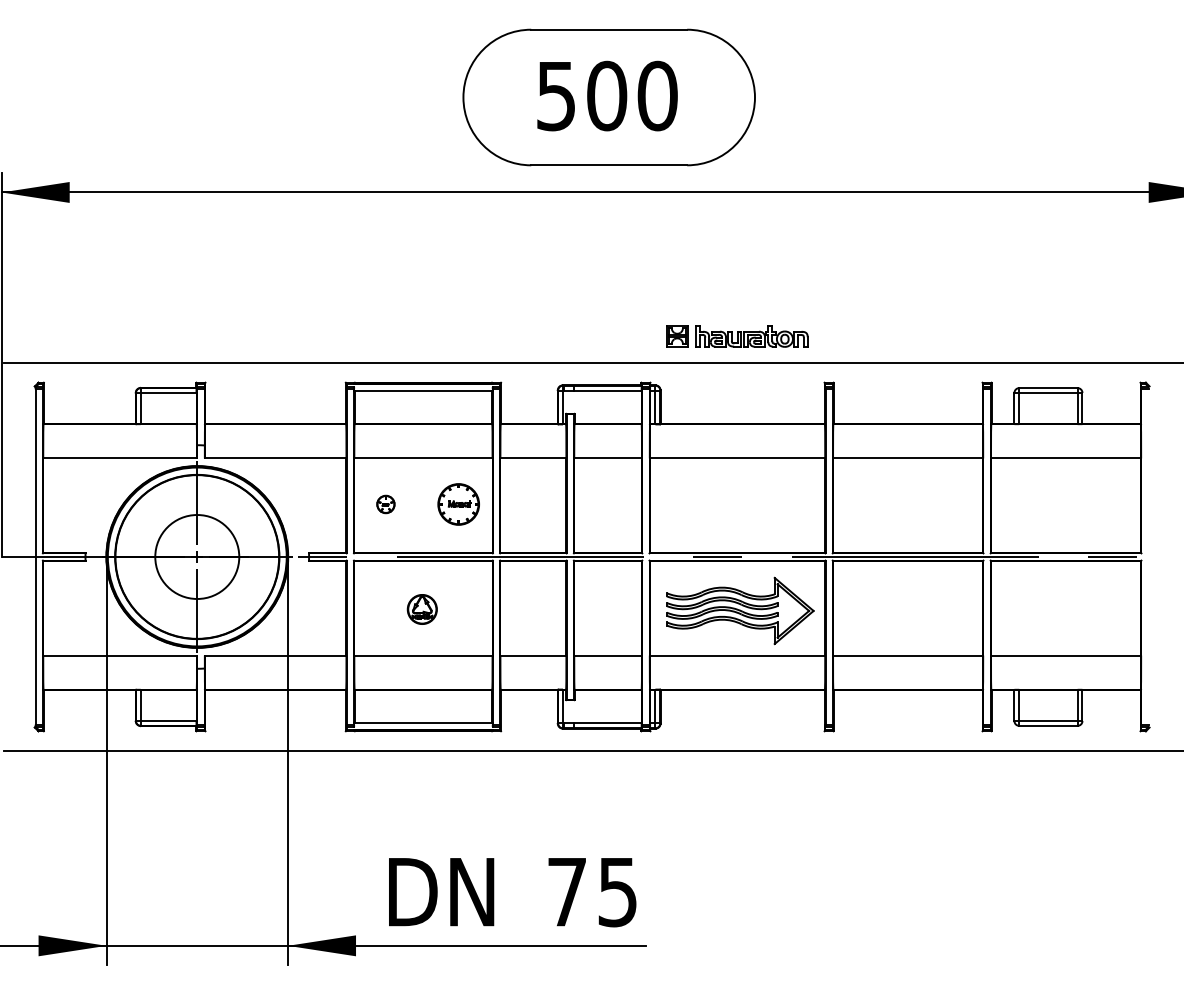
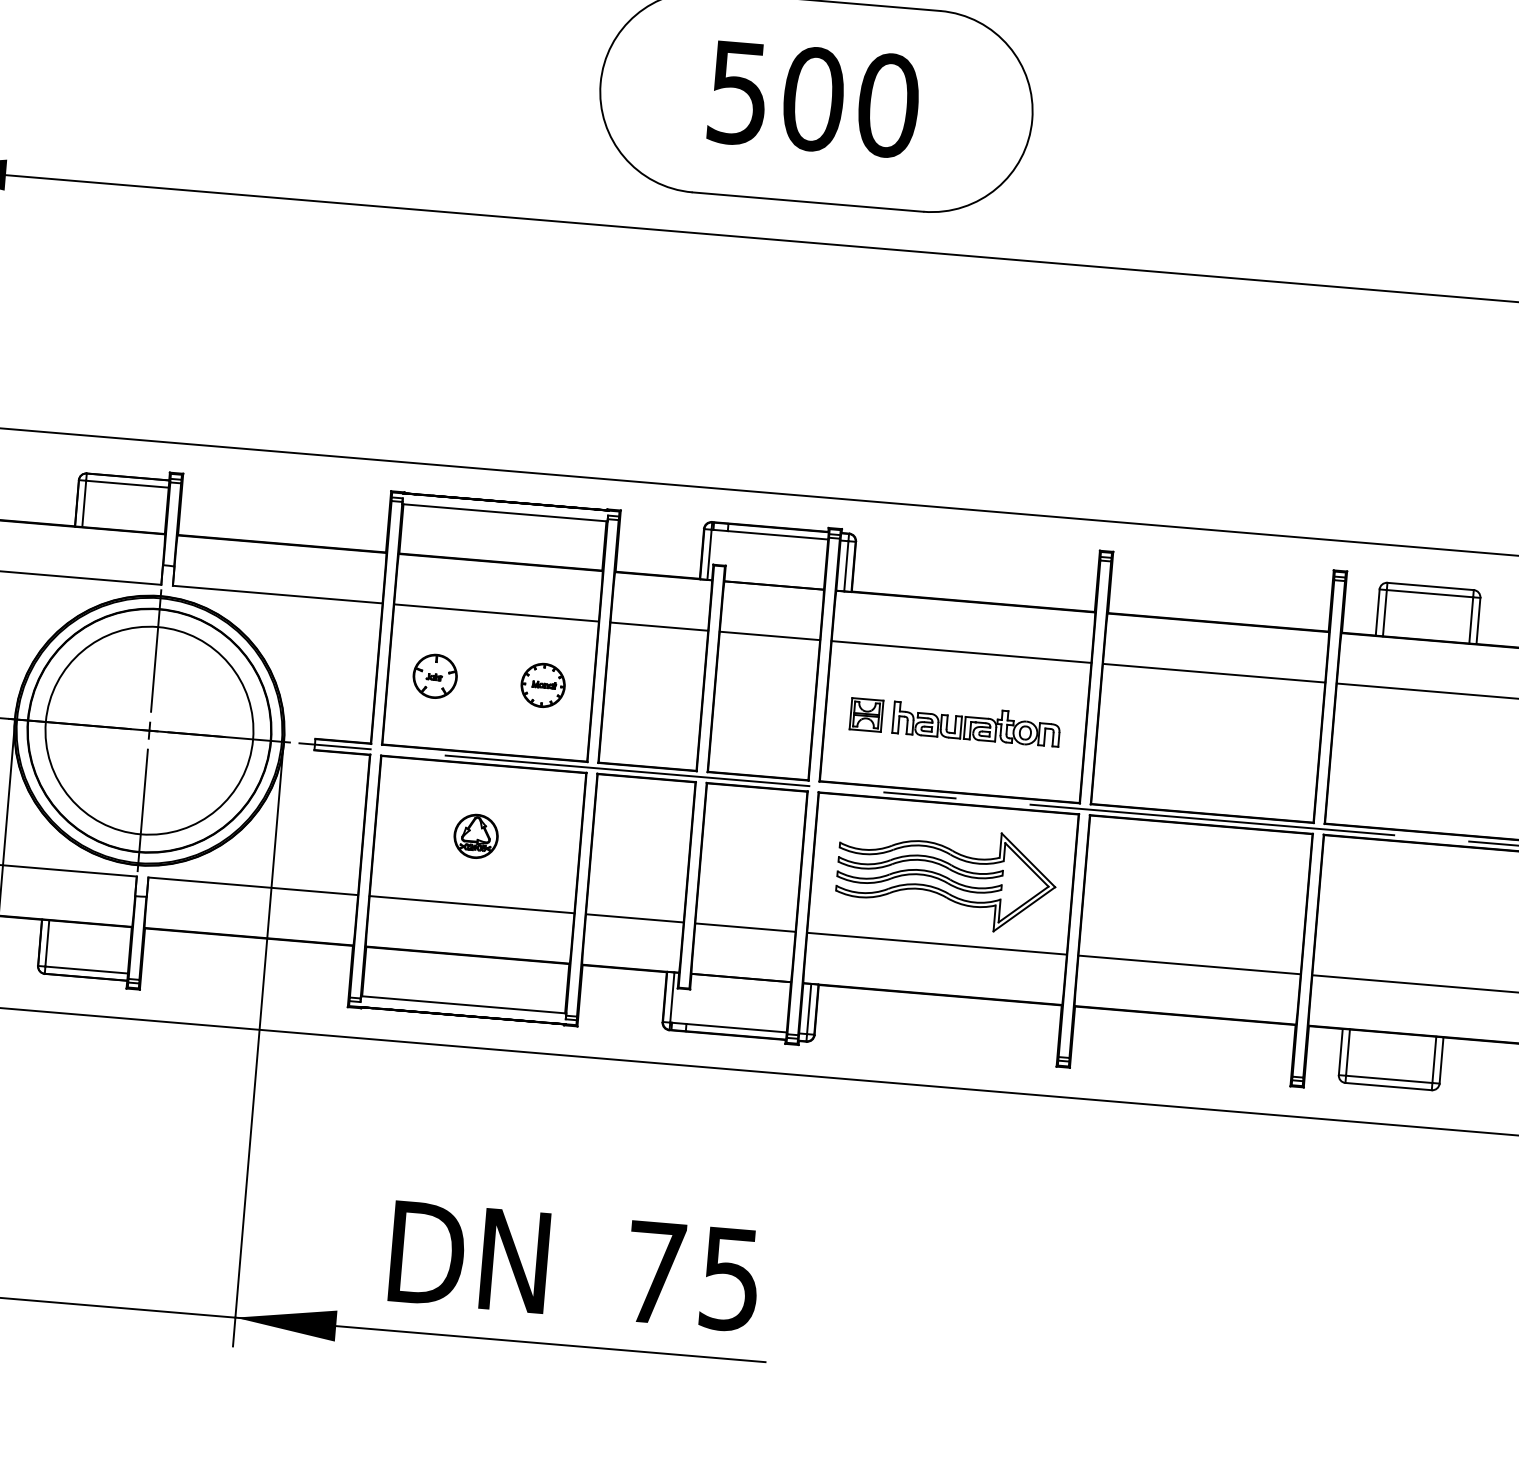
part: (737, 336) -> (955, 723), moved
part: (385, 504) -> (434, 676), size x1.67
part: (458, 504) -> (542, 685), size x0.71
circle: (197, 556) -> (149, 729), size x1.67

